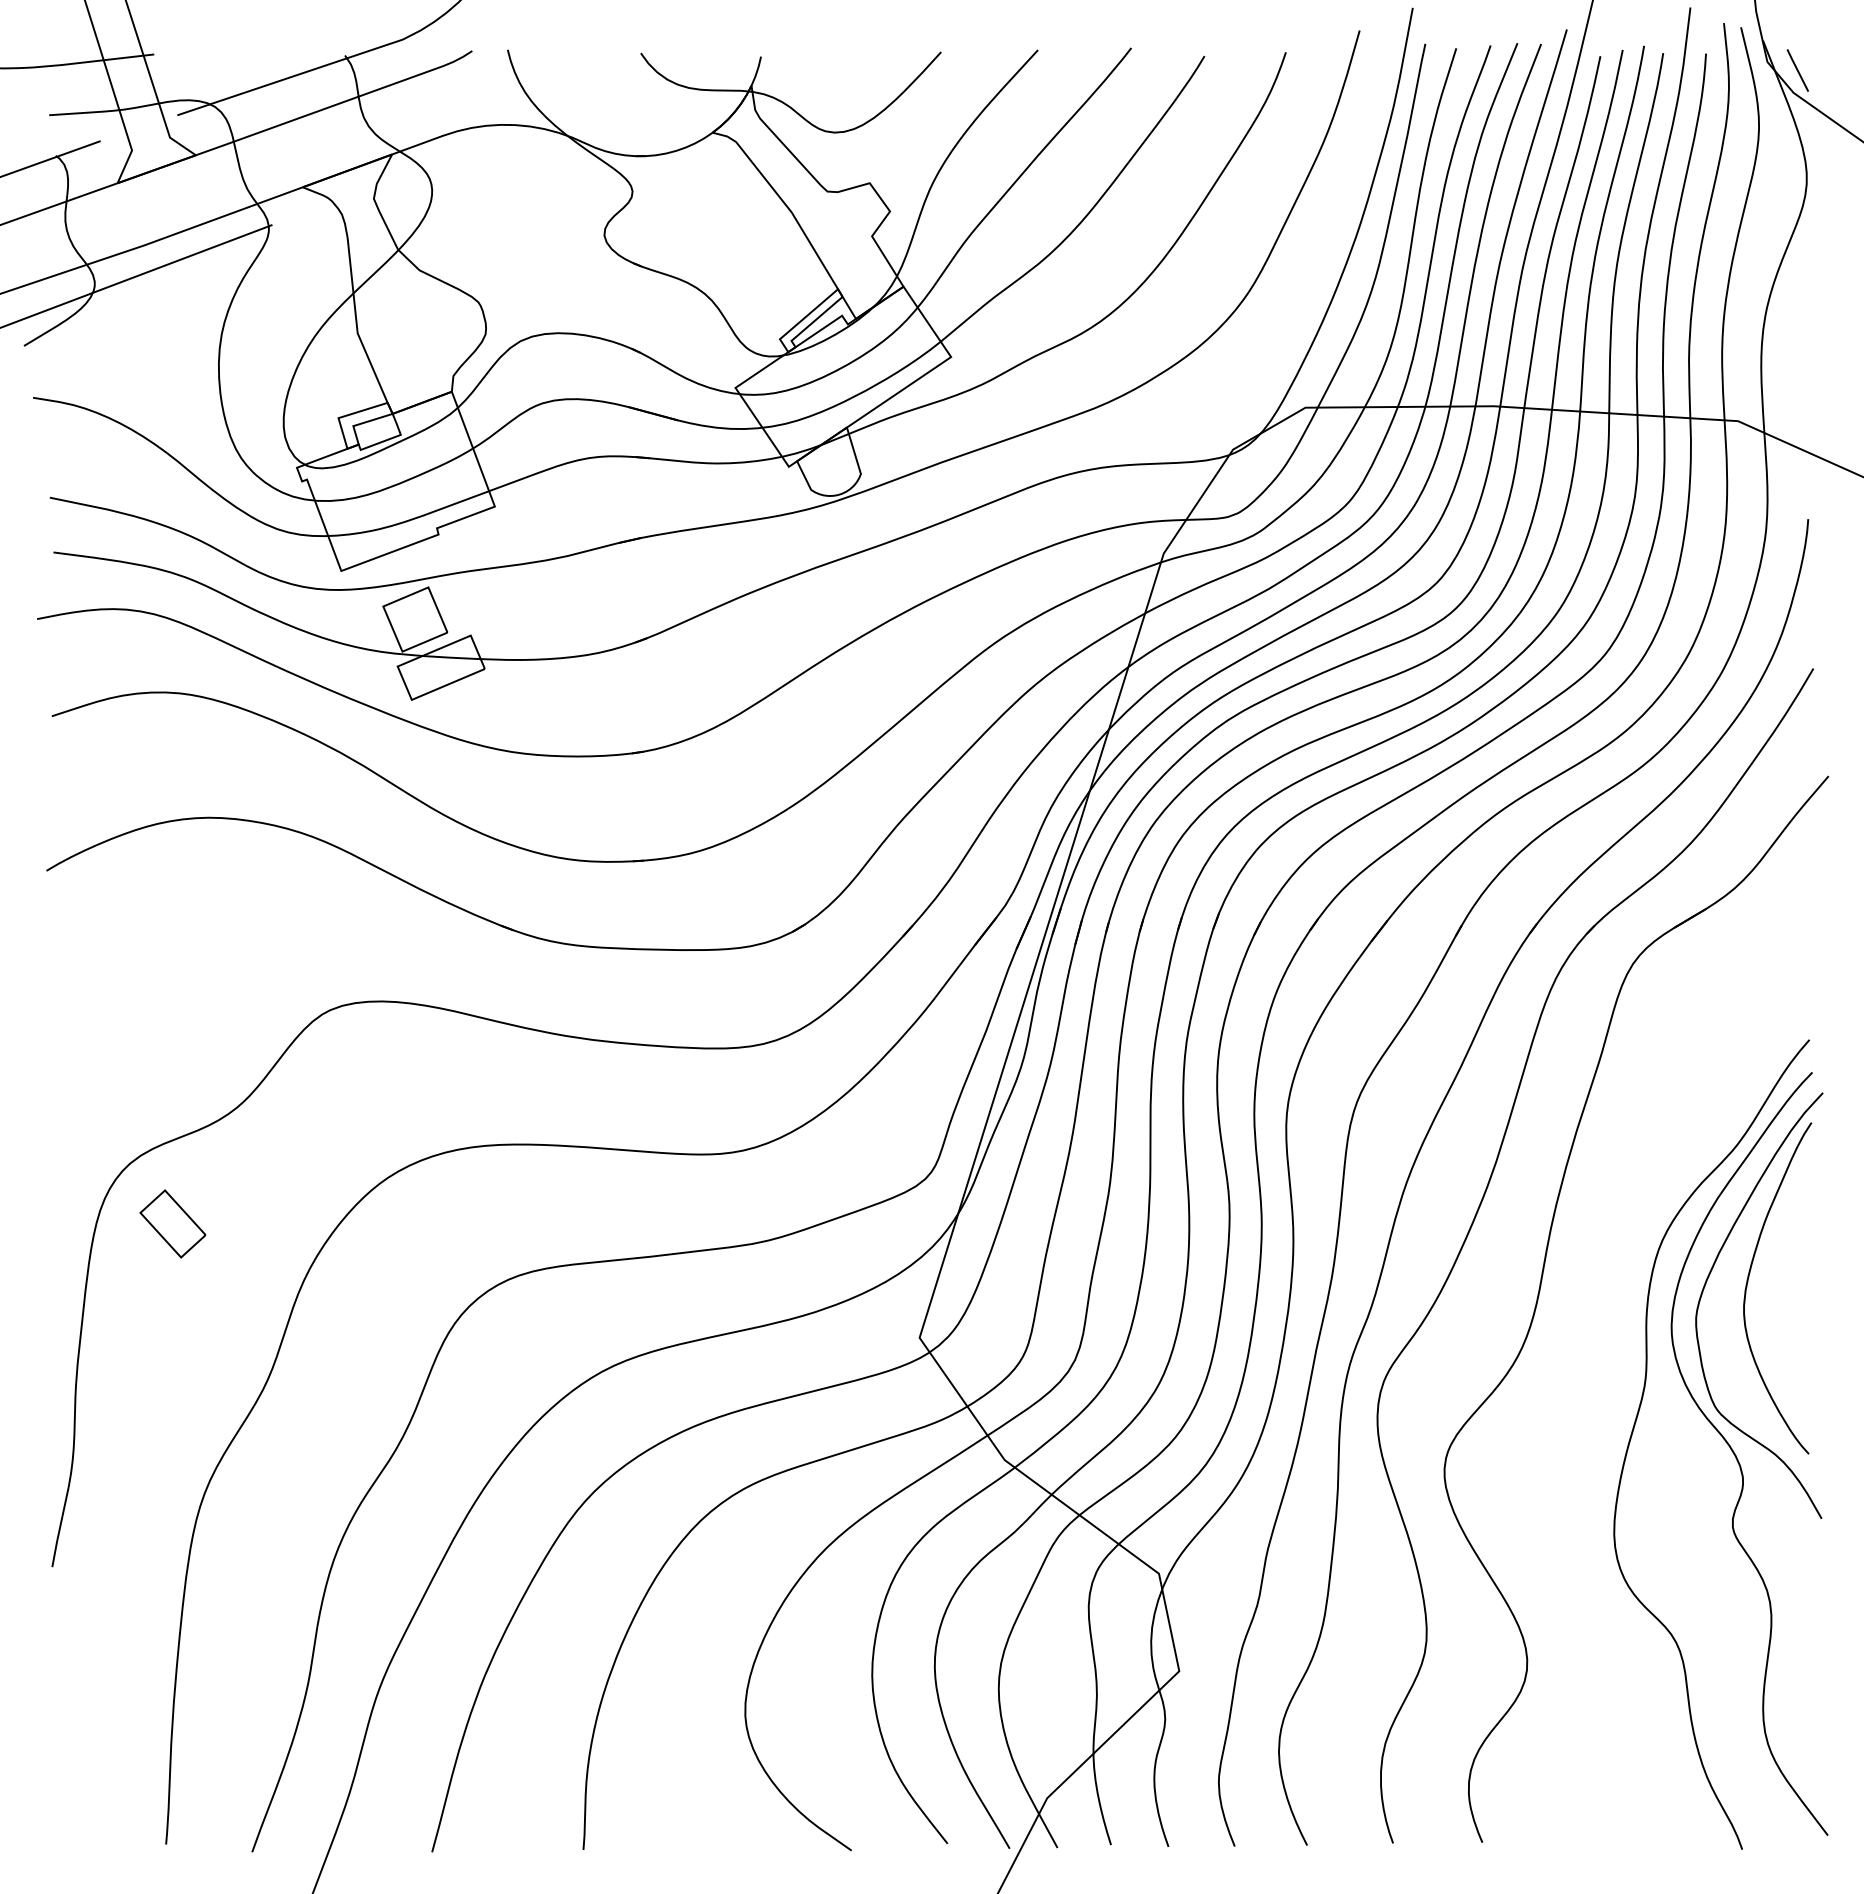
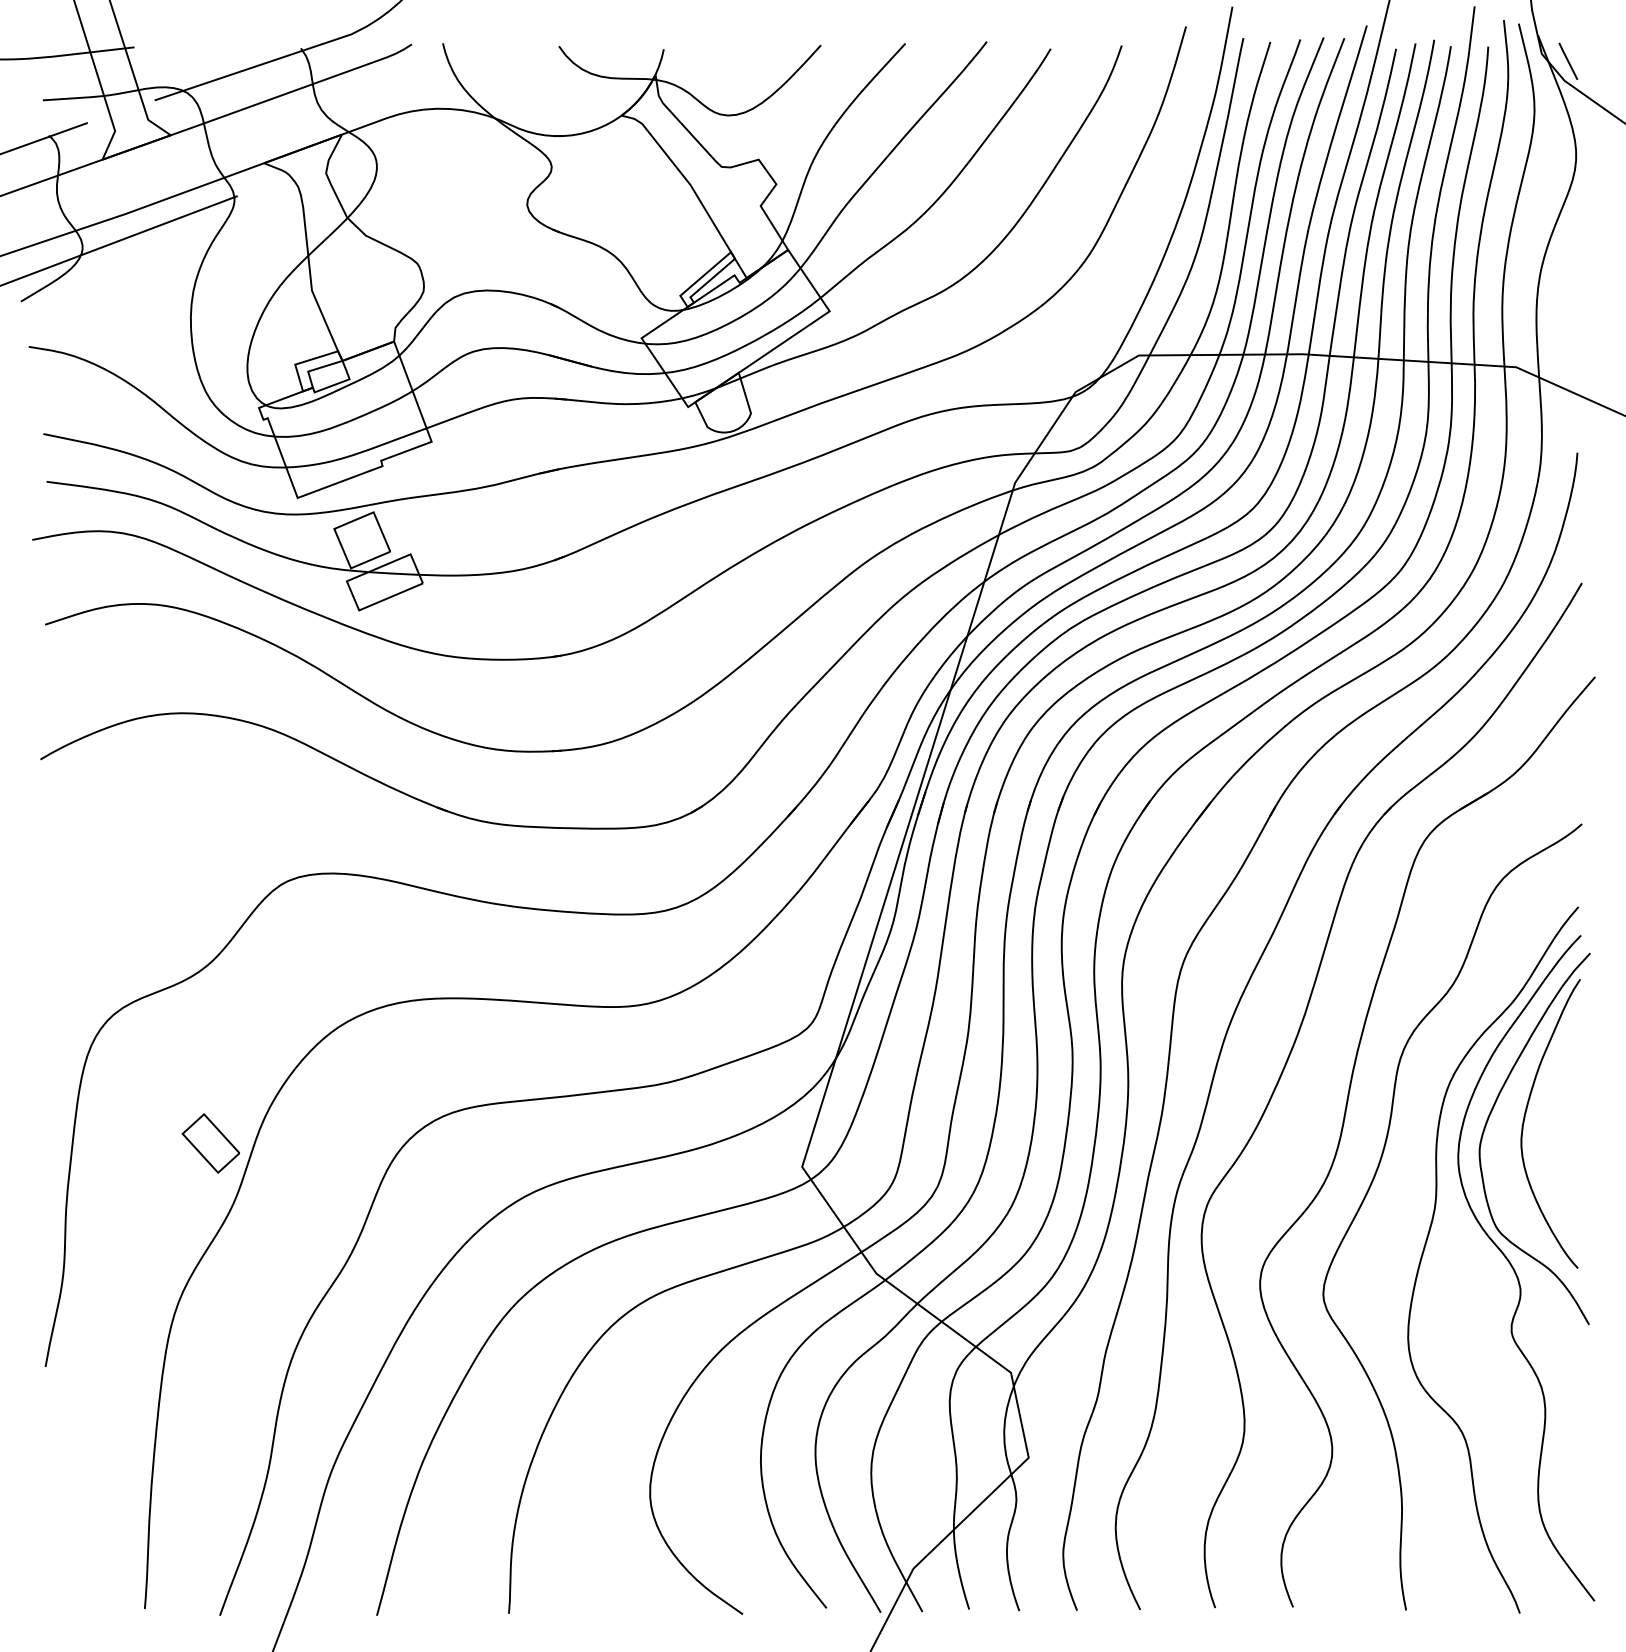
part: (172, 1223) -> (210, 1143), moved
curve: (1574, 1354) -> (1373, 1181), added

